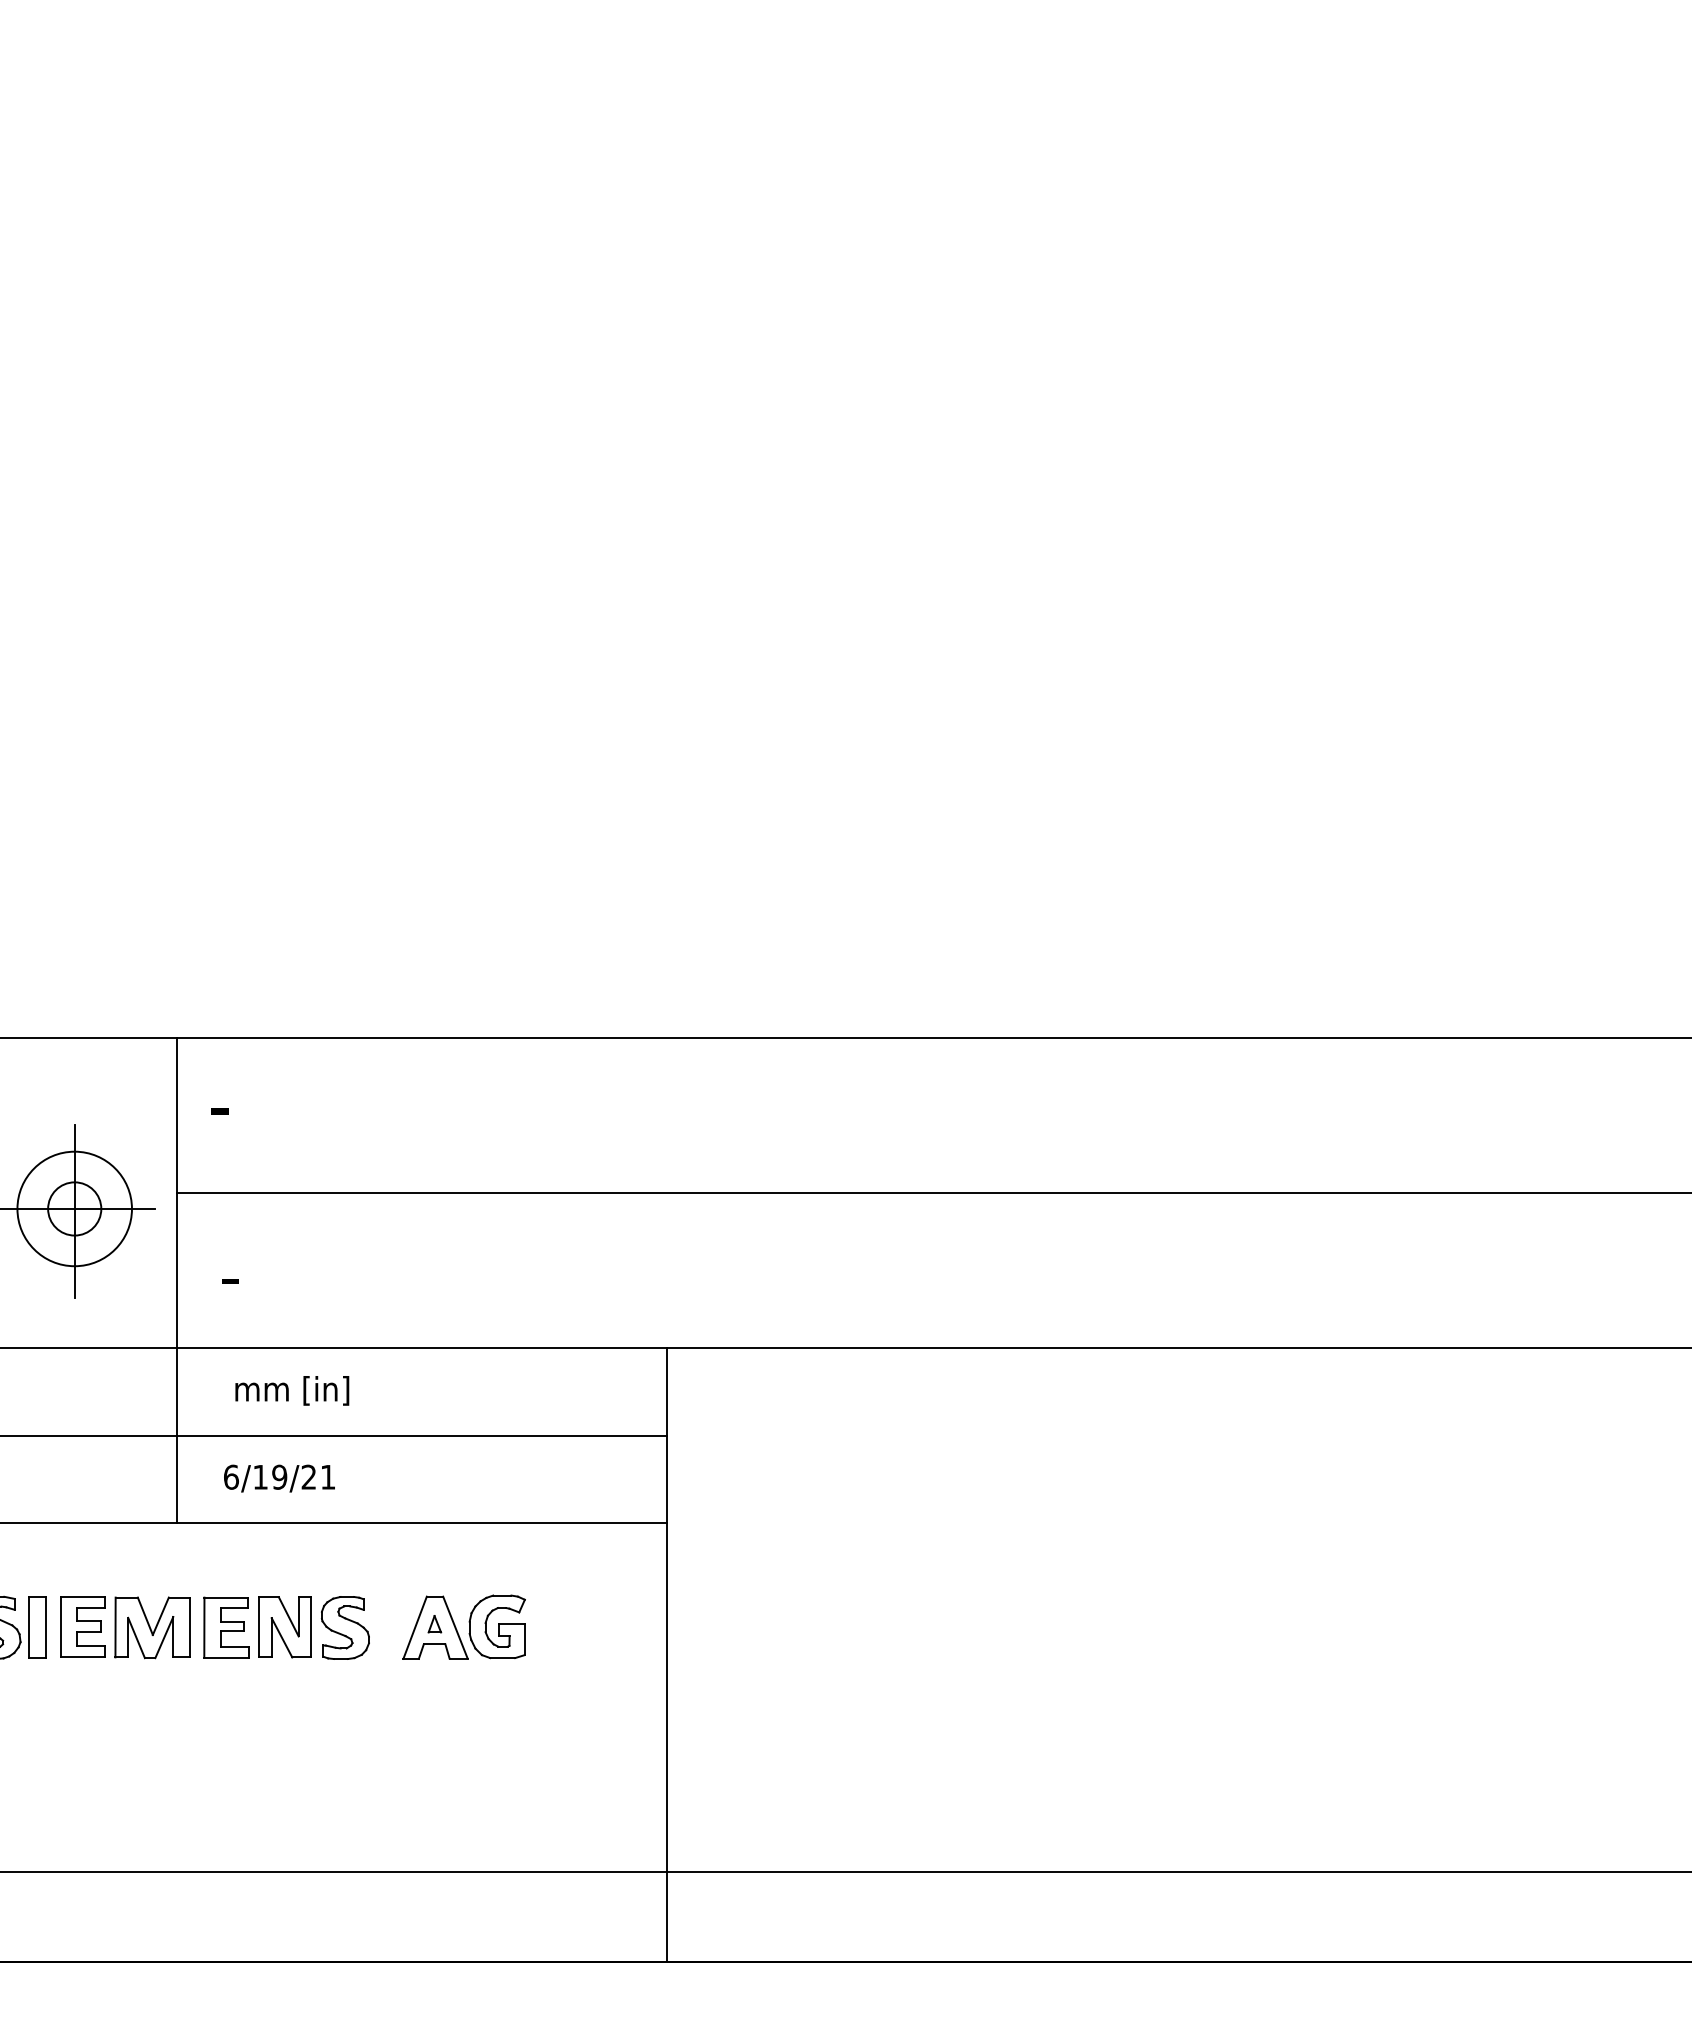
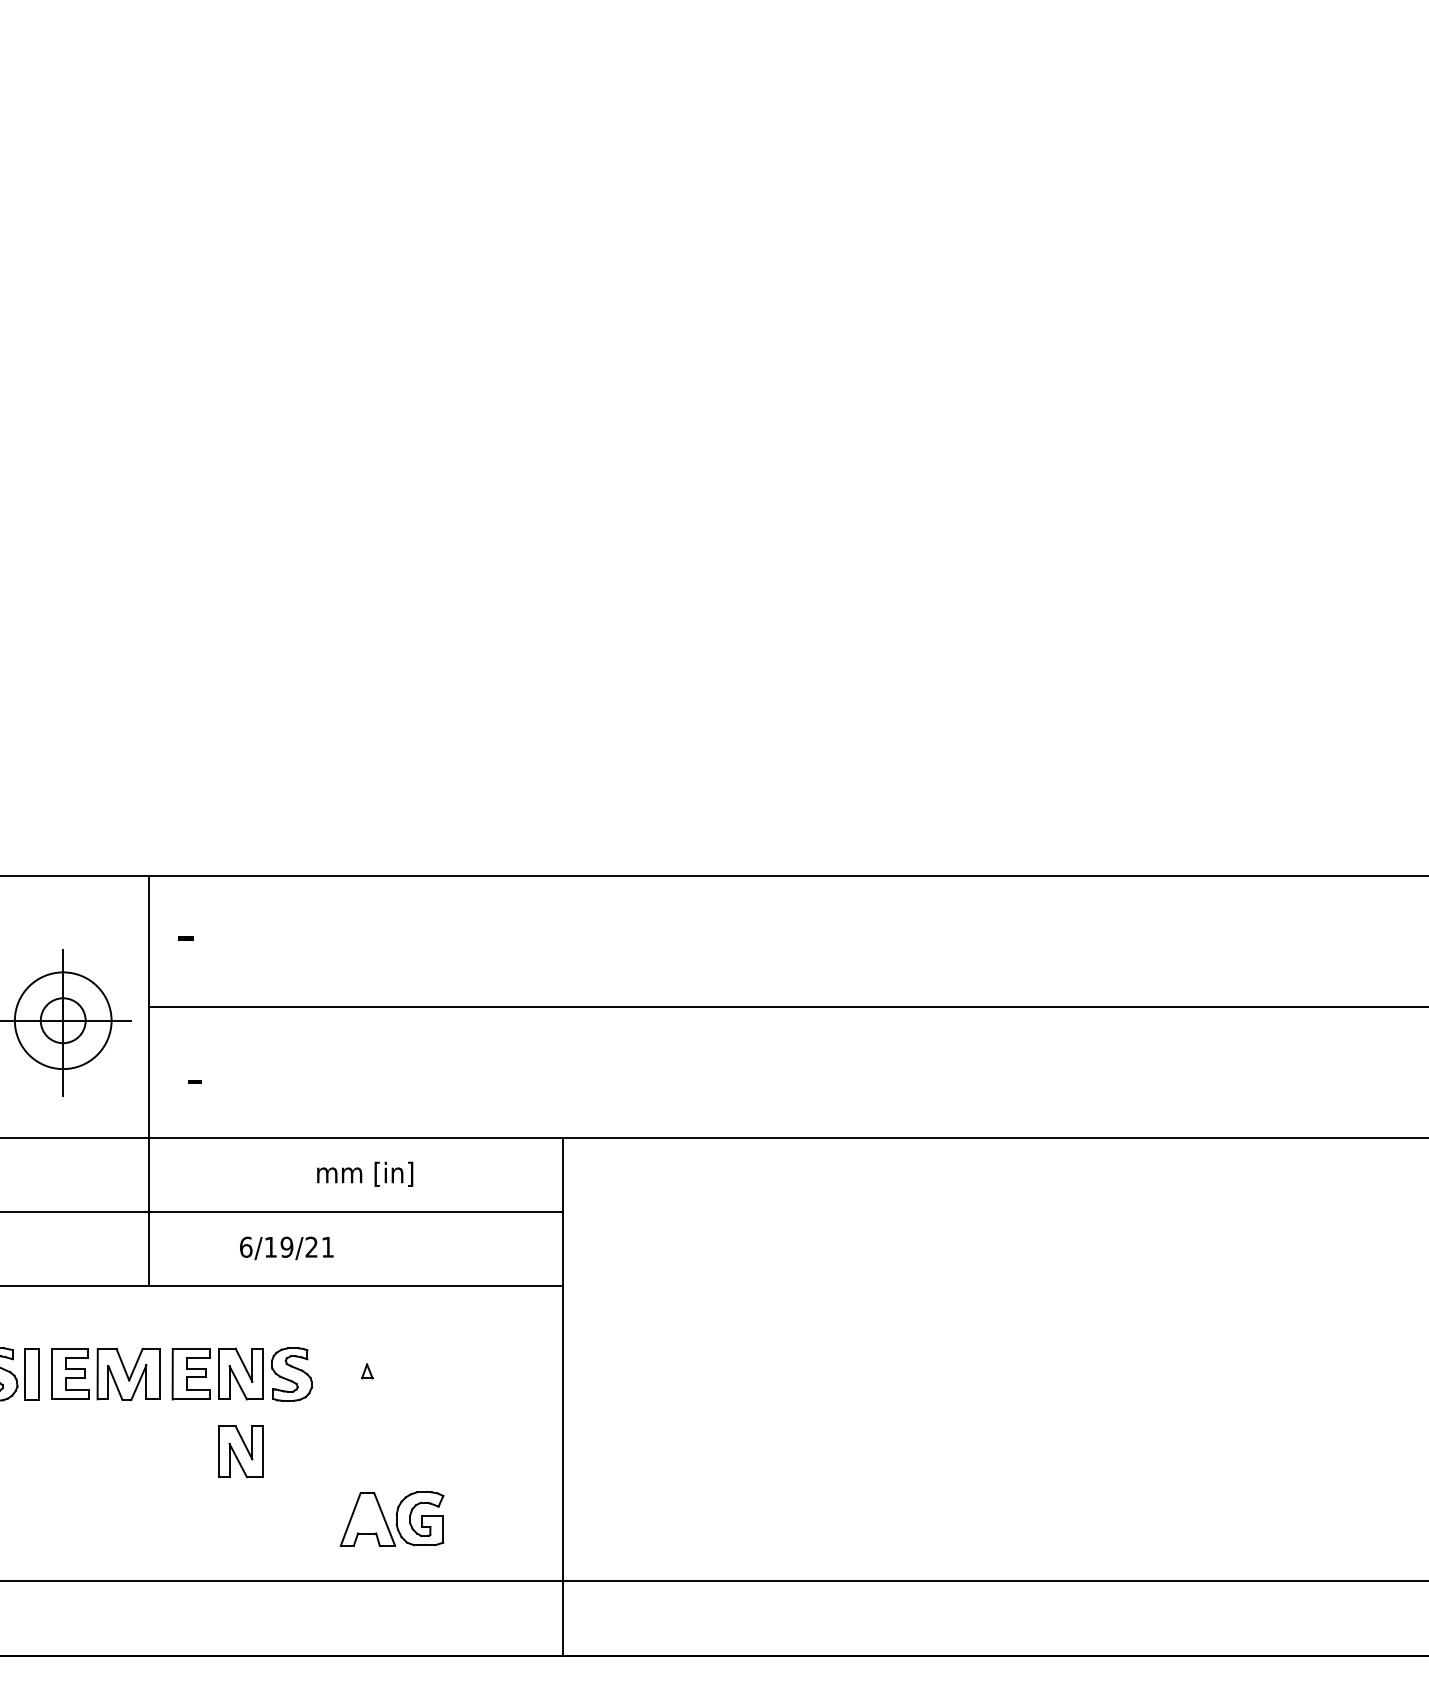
text: (292, 1390) -> (365, 1174), moved
text: (279, 1478) -> (286, 1248), moved
part: (463, 1626) -> (391, 1518), moved
part: (284, 1719) -> (240, 1451), added

